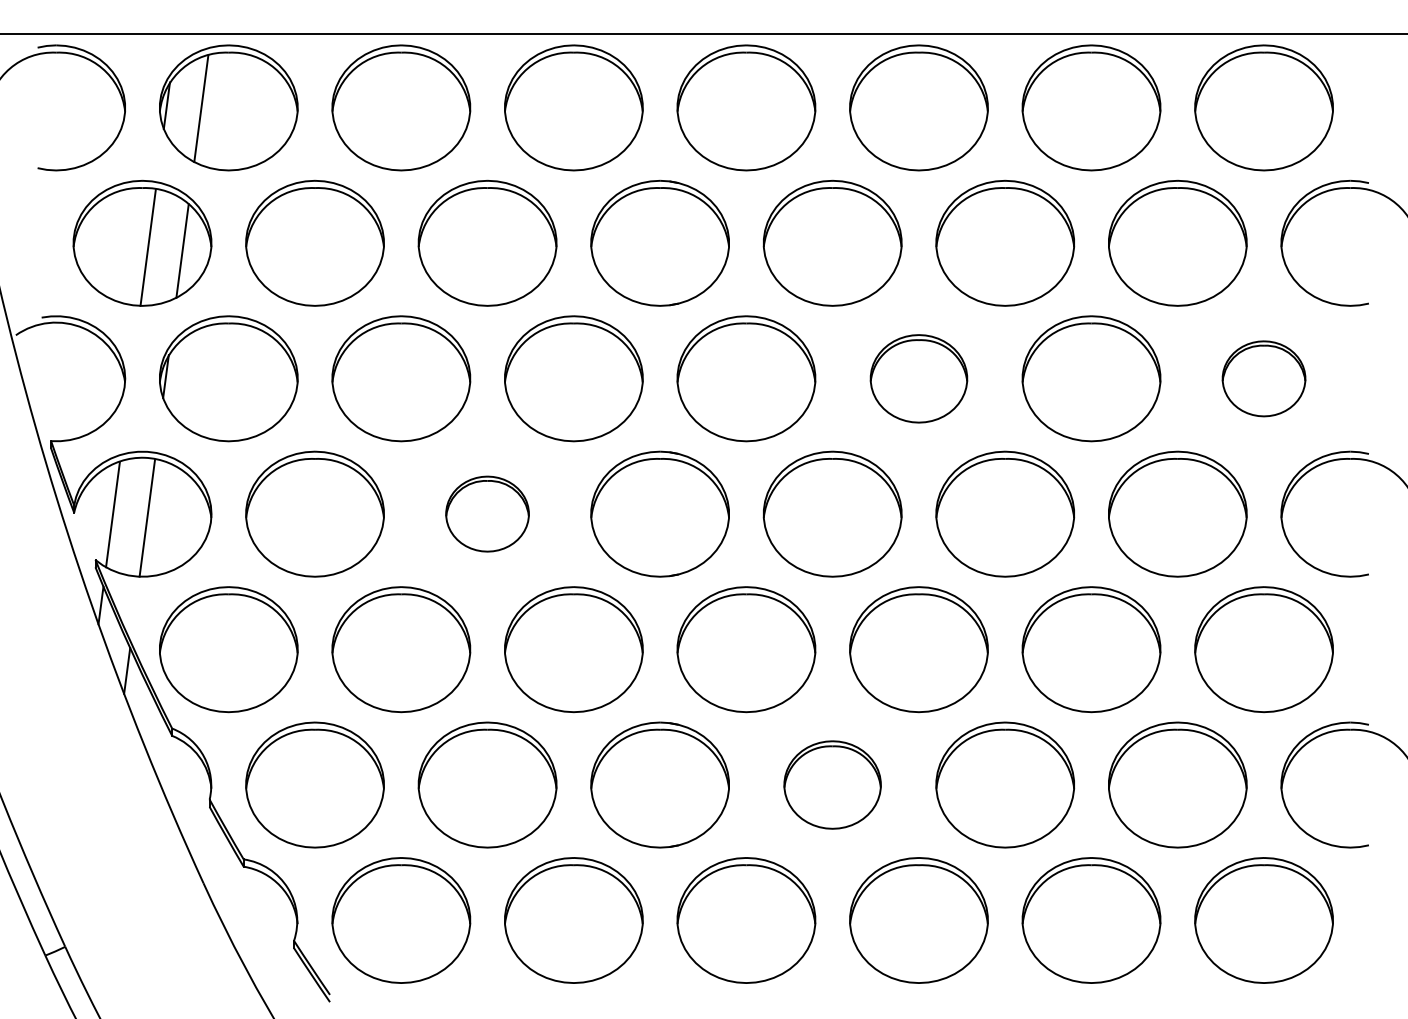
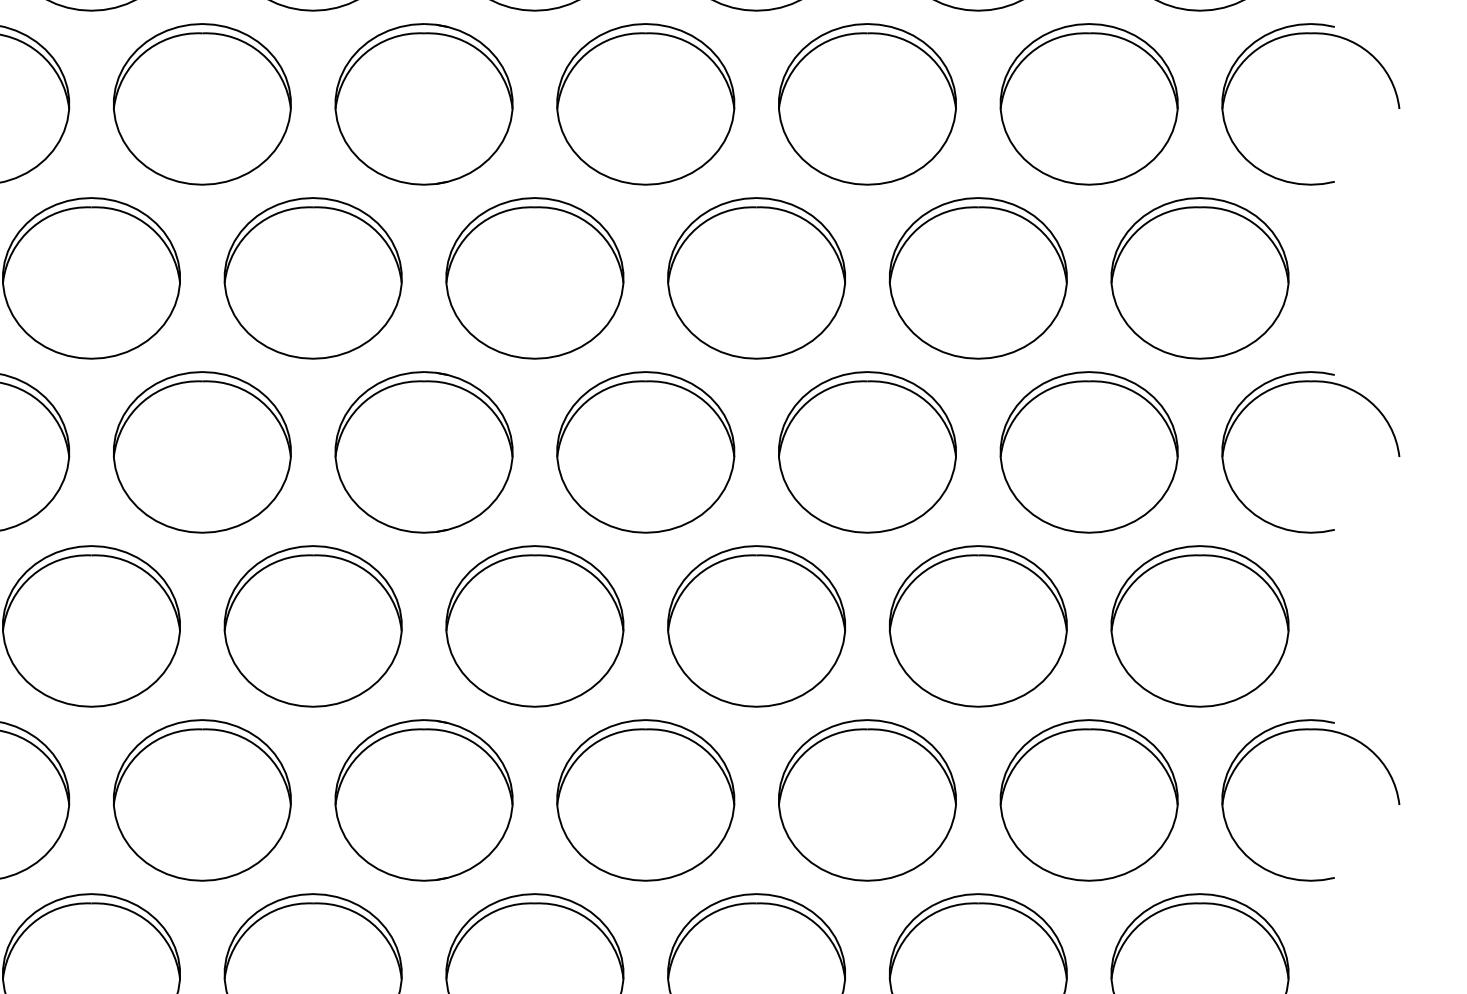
part: (918, 378) -> (756, 278), size x1.43
part: (1263, 378) -> (1199, 278), size x1.67
part: (487, 513) -> (202, 451), size x1.67
part: (832, 784) -> (645, 799), size x1.43

